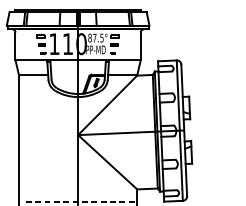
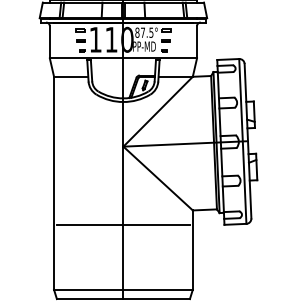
line: (78, 201) -> (123, 224), dashed -> solid

